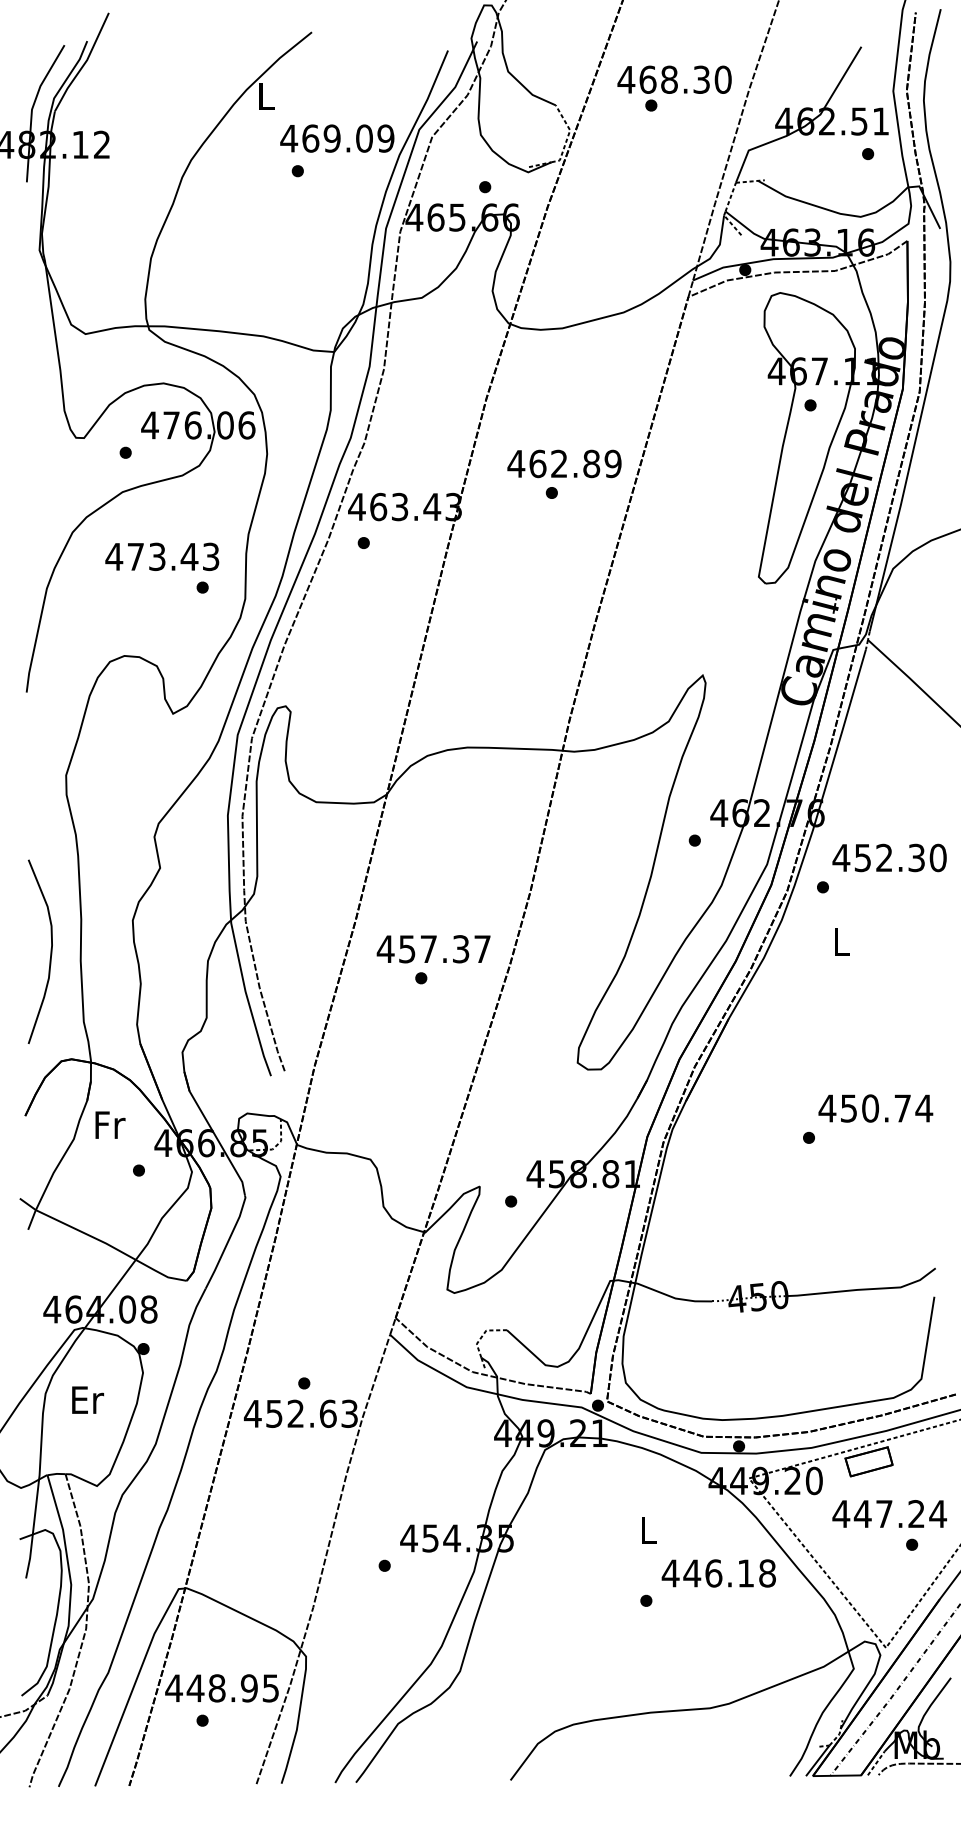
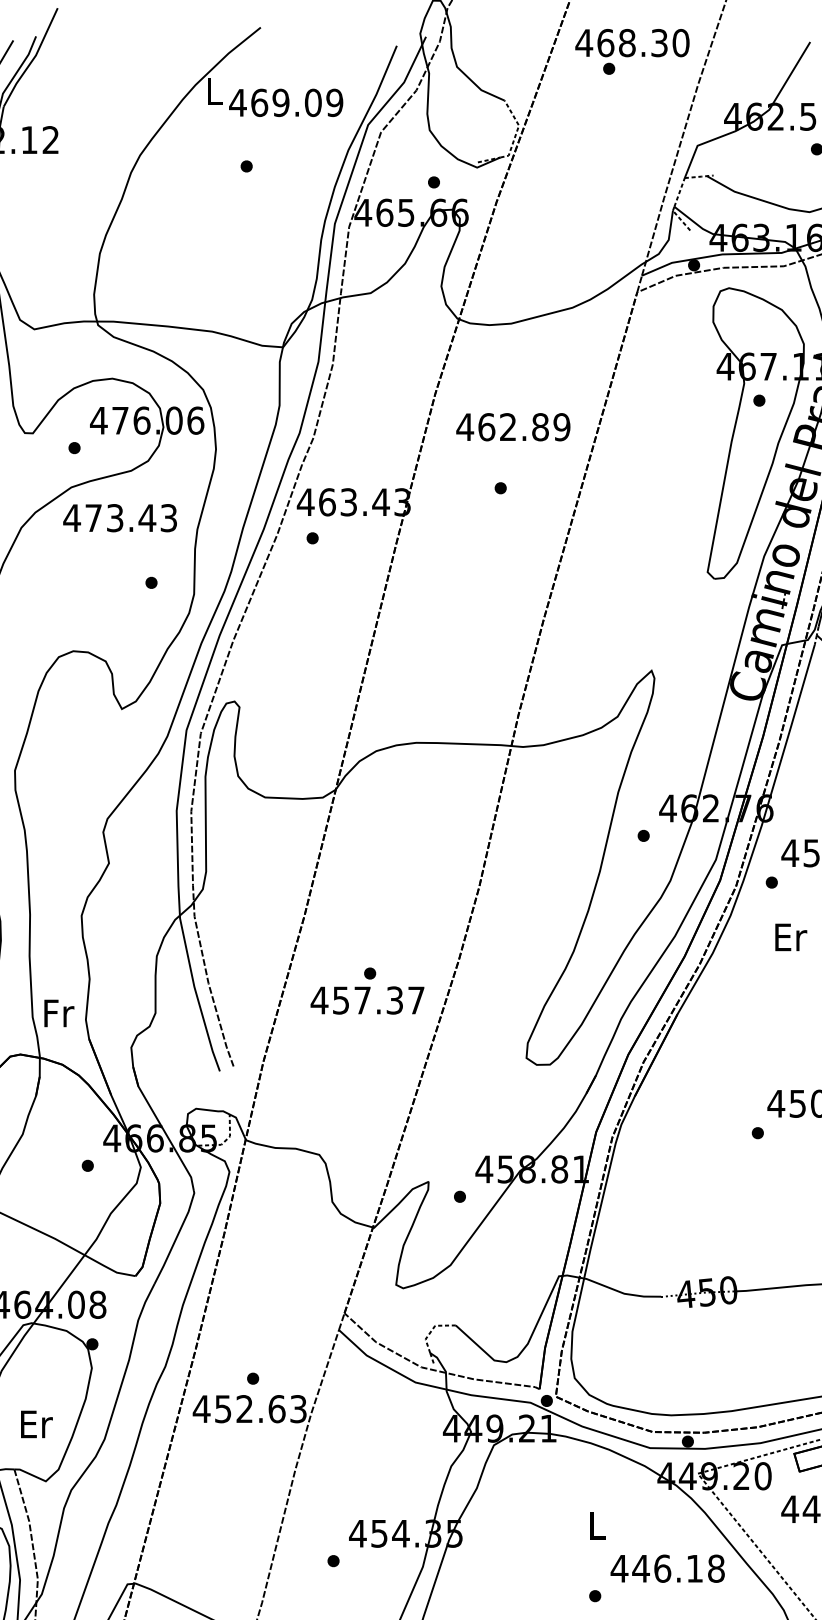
text: (674, 88) -> (632, 51), moved
text: (337, 138) -> (286, 102), moved
text: (564, 463) -> (513, 426), moved
text: (162, 556) -> (120, 517), moved
text: (842, 941) -> (791, 936), L -> Er
text: (433, 949) -> (367, 1000), moved
text: (110, 1124) -> (59, 1012), moved
text: (88, 1399) -> (37, 1423), moved

